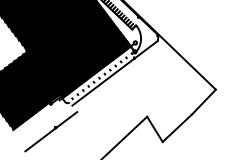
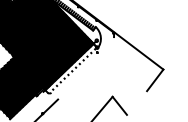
line: (114, 72) -> (83, 65), removed
line: (176, 127) -> (136, 102), removed

